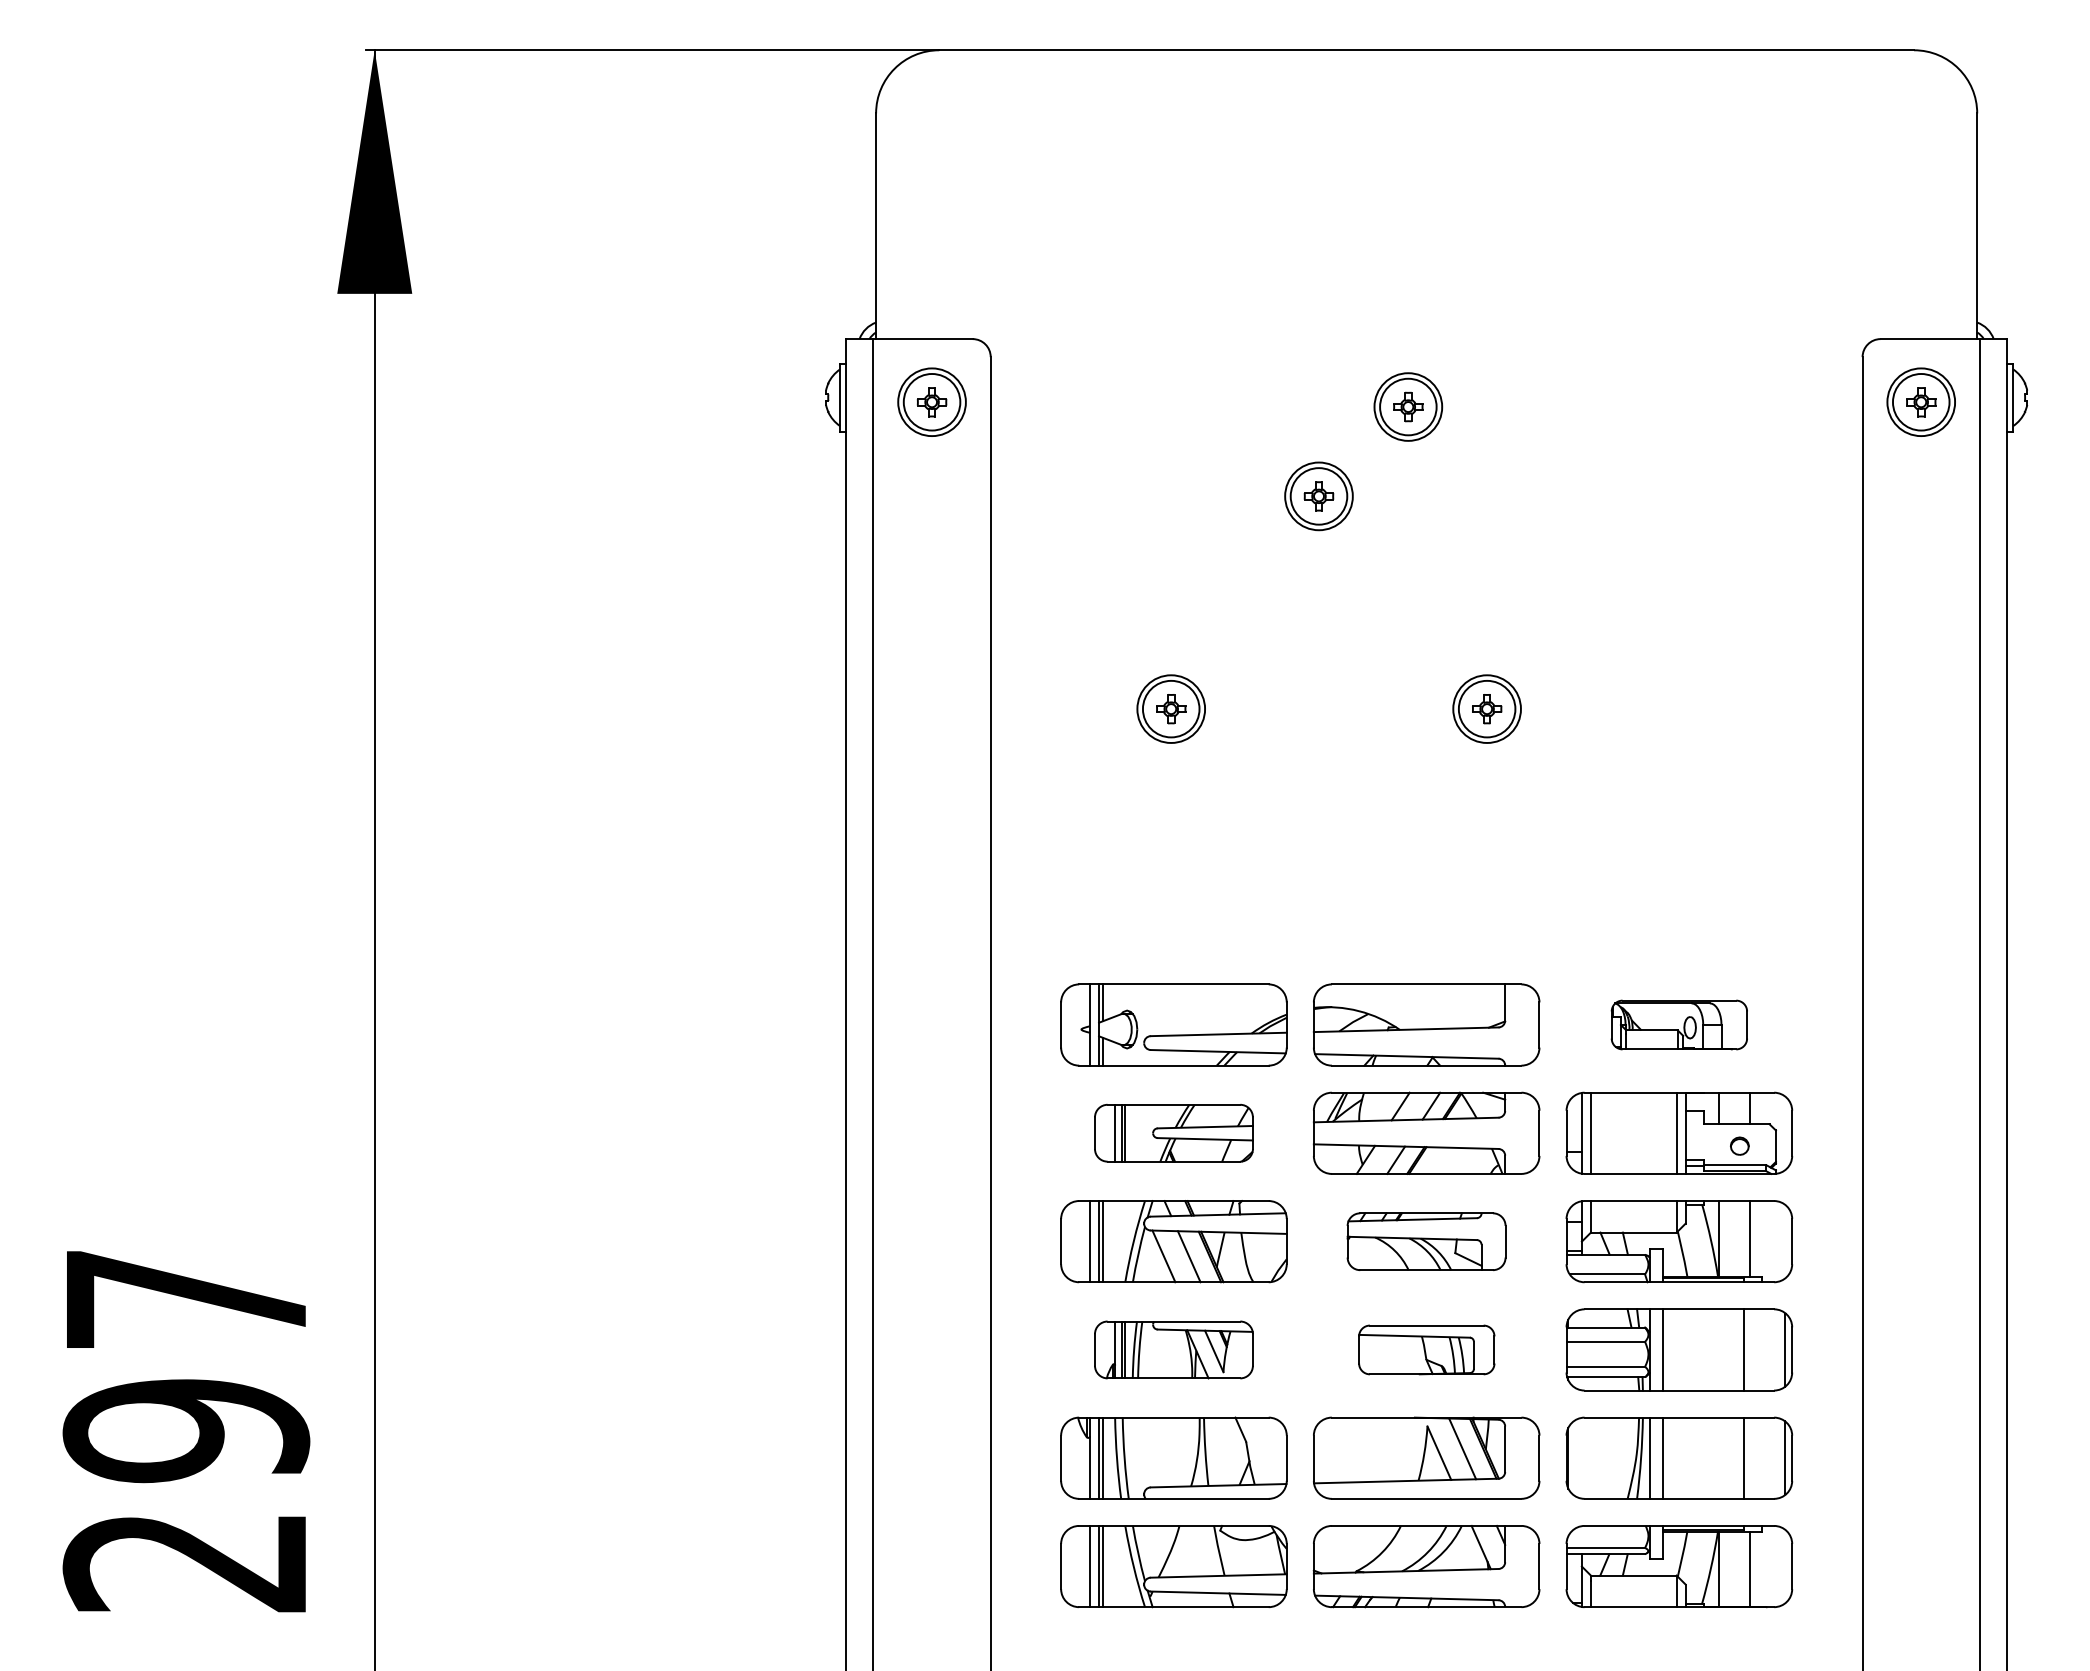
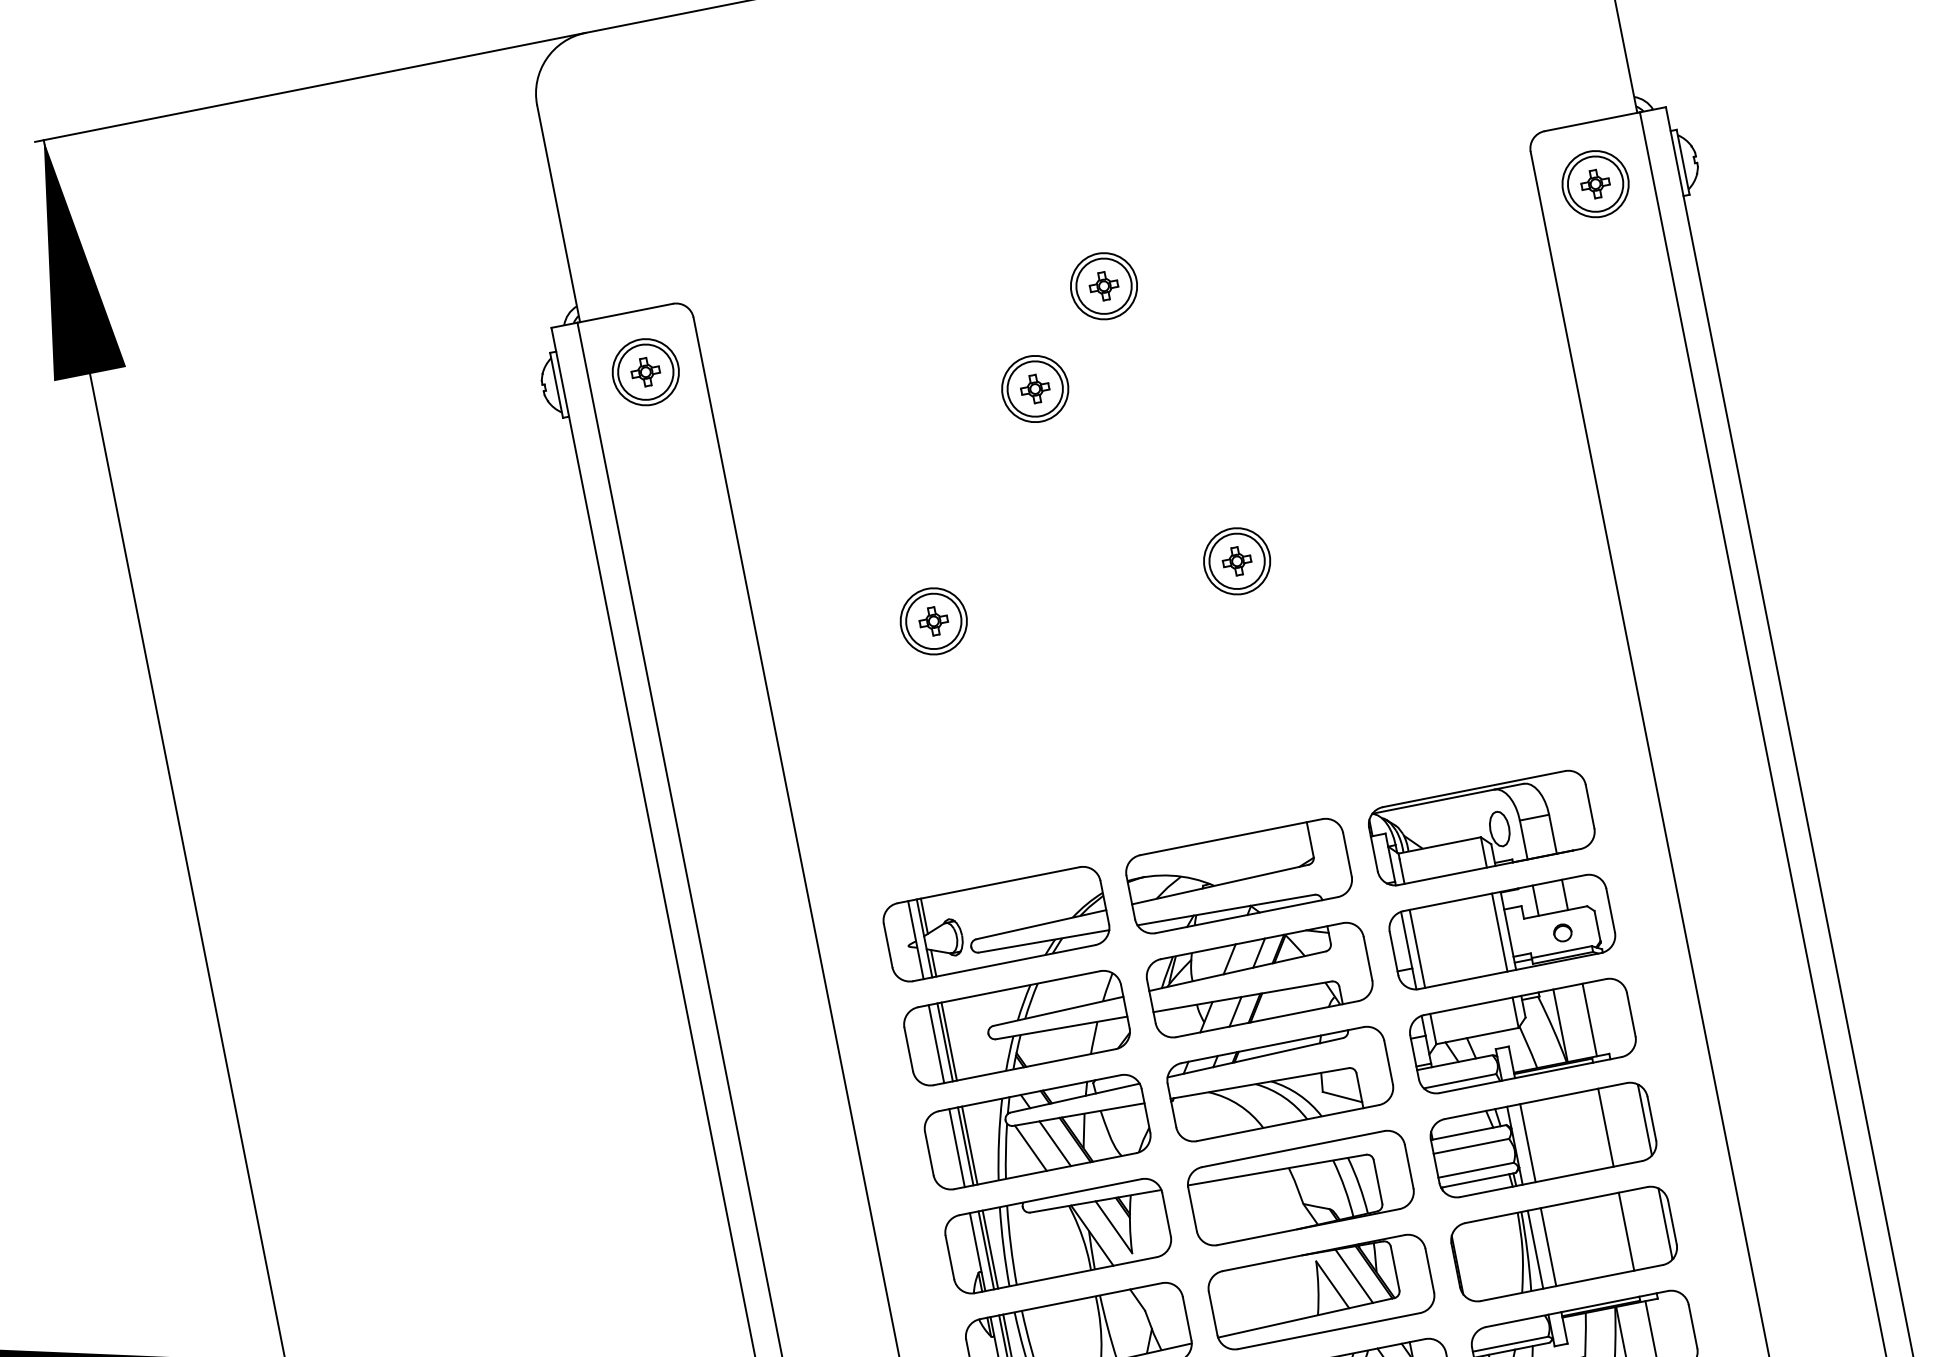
part: (1679, 1024) -> (1481, 827), size x1.67
part: (1173, 1132) -> (1016, 1027), size x1.43
part: (1426, 1241) -> (1280, 1084), size x1.43
part: (1173, 1349) -> (1057, 1235), size x1.43
part: (1426, 1349) -> (1300, 1187), size x1.67

